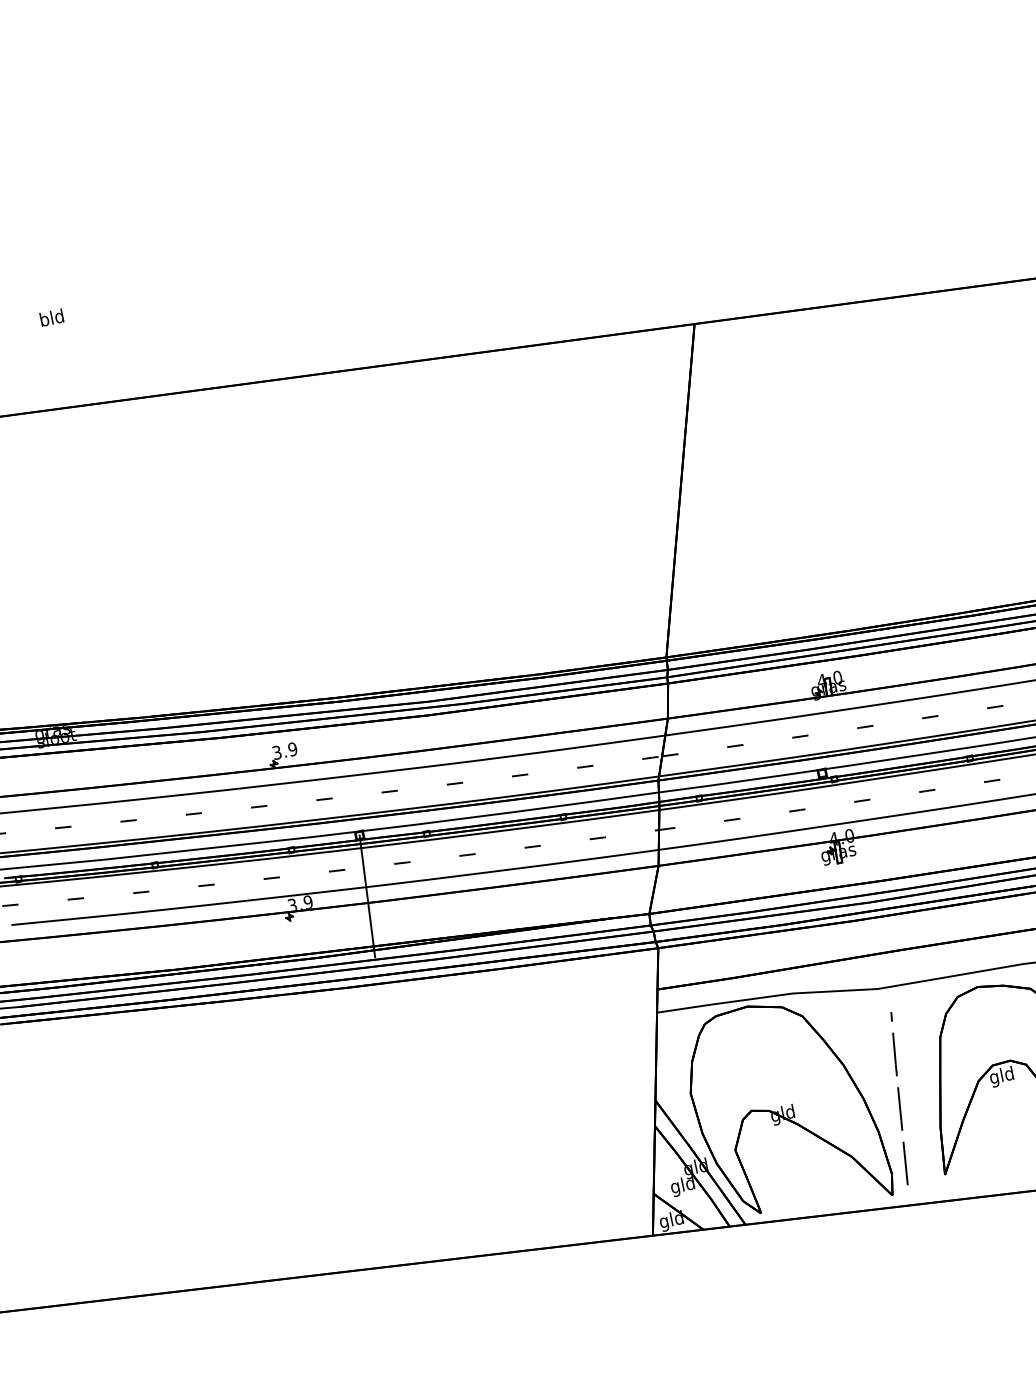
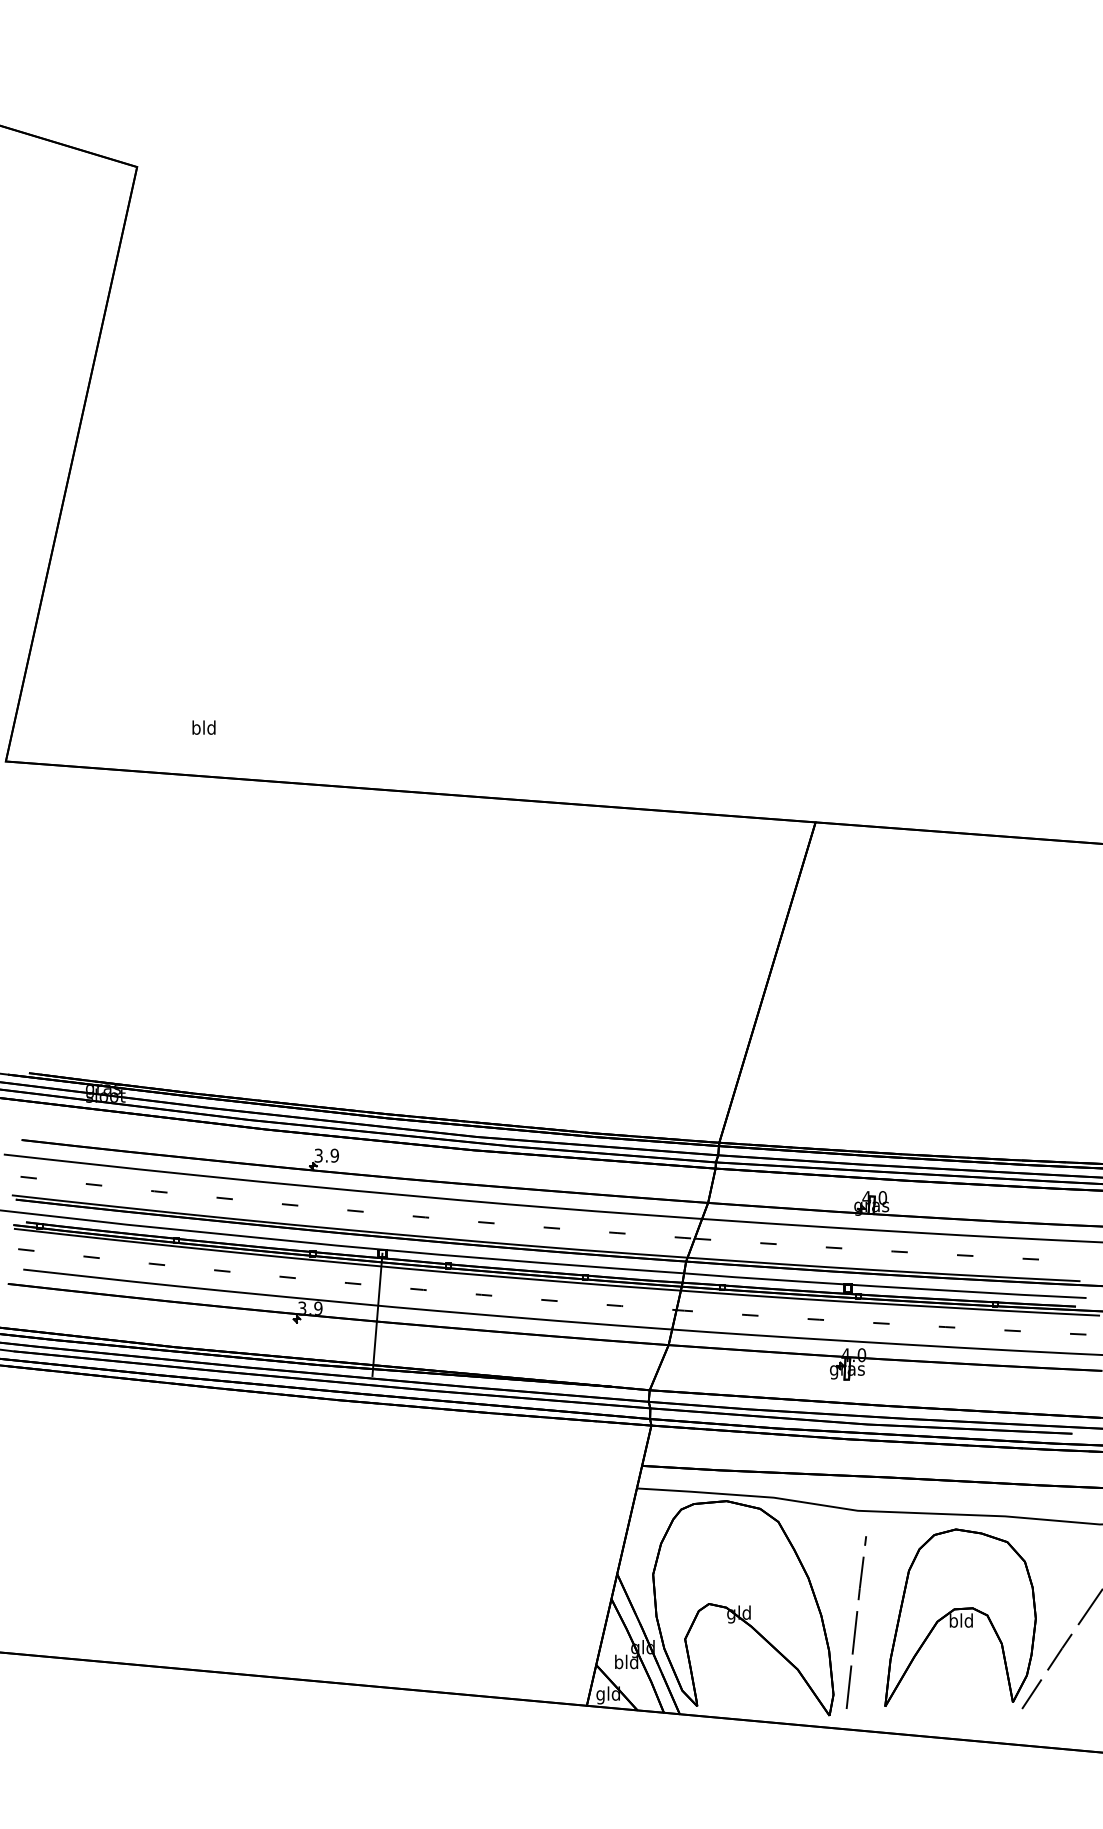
text: (51, 317) -> (203, 727), moved
text: (994, 1078) -> (953, 1622), gld -> bld
text: (675, 1187) -> (618, 1663), gld -> bld

